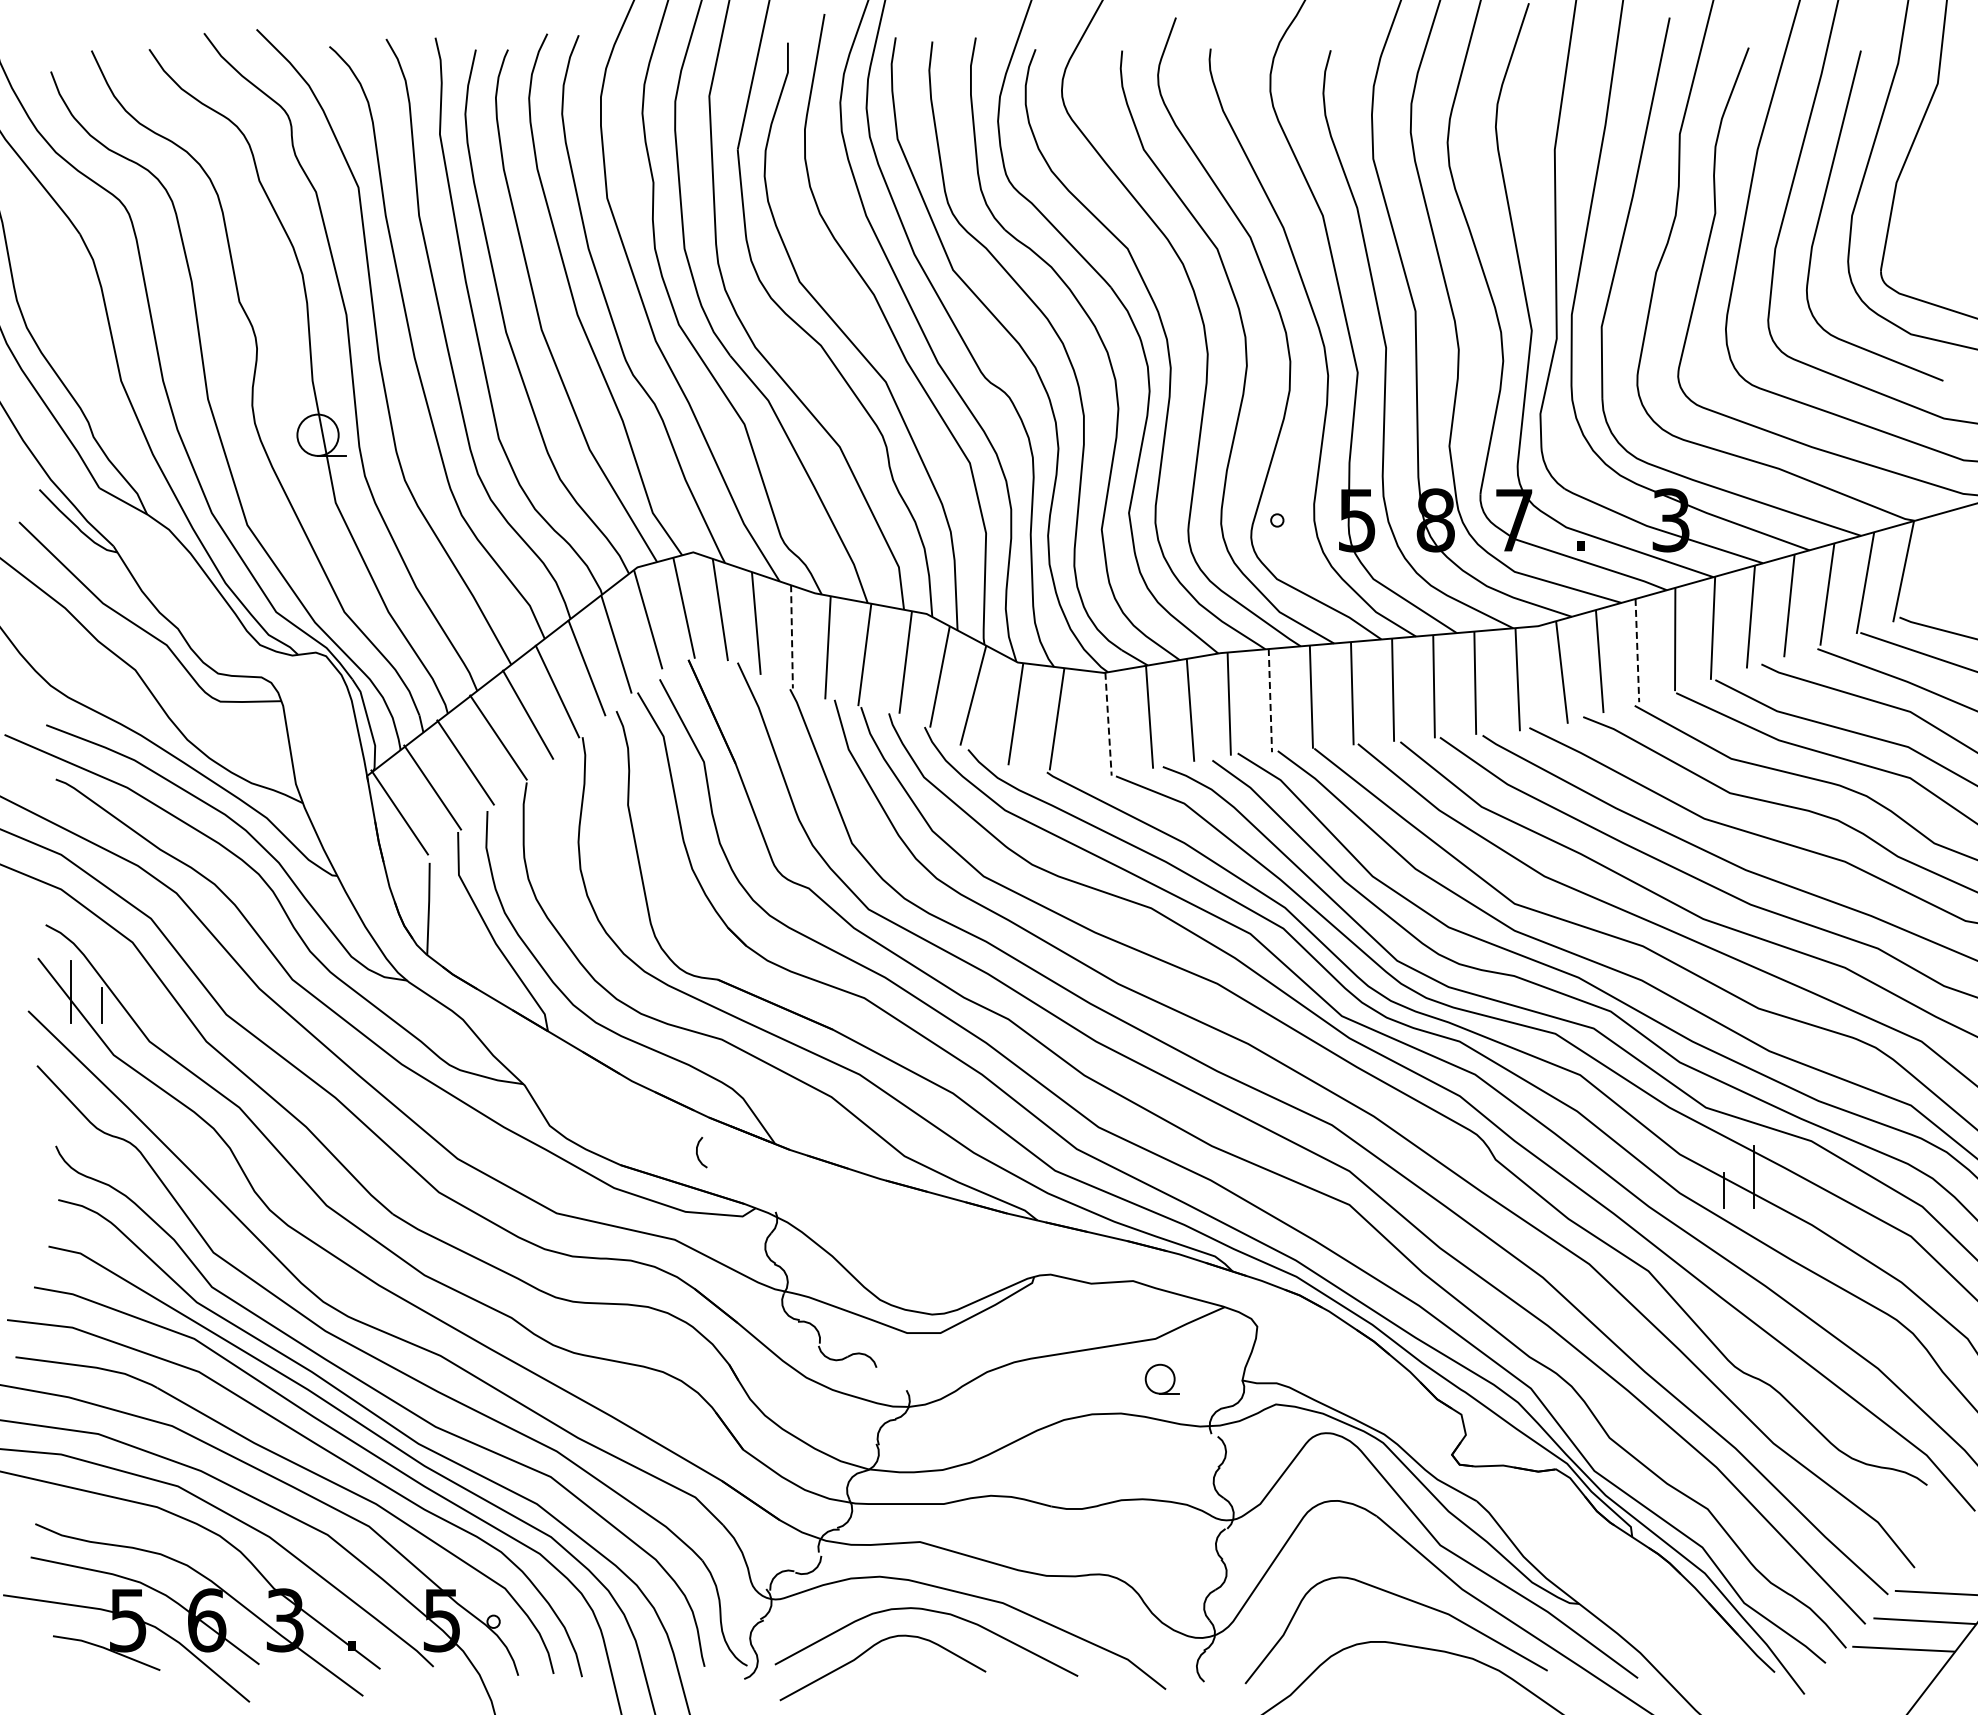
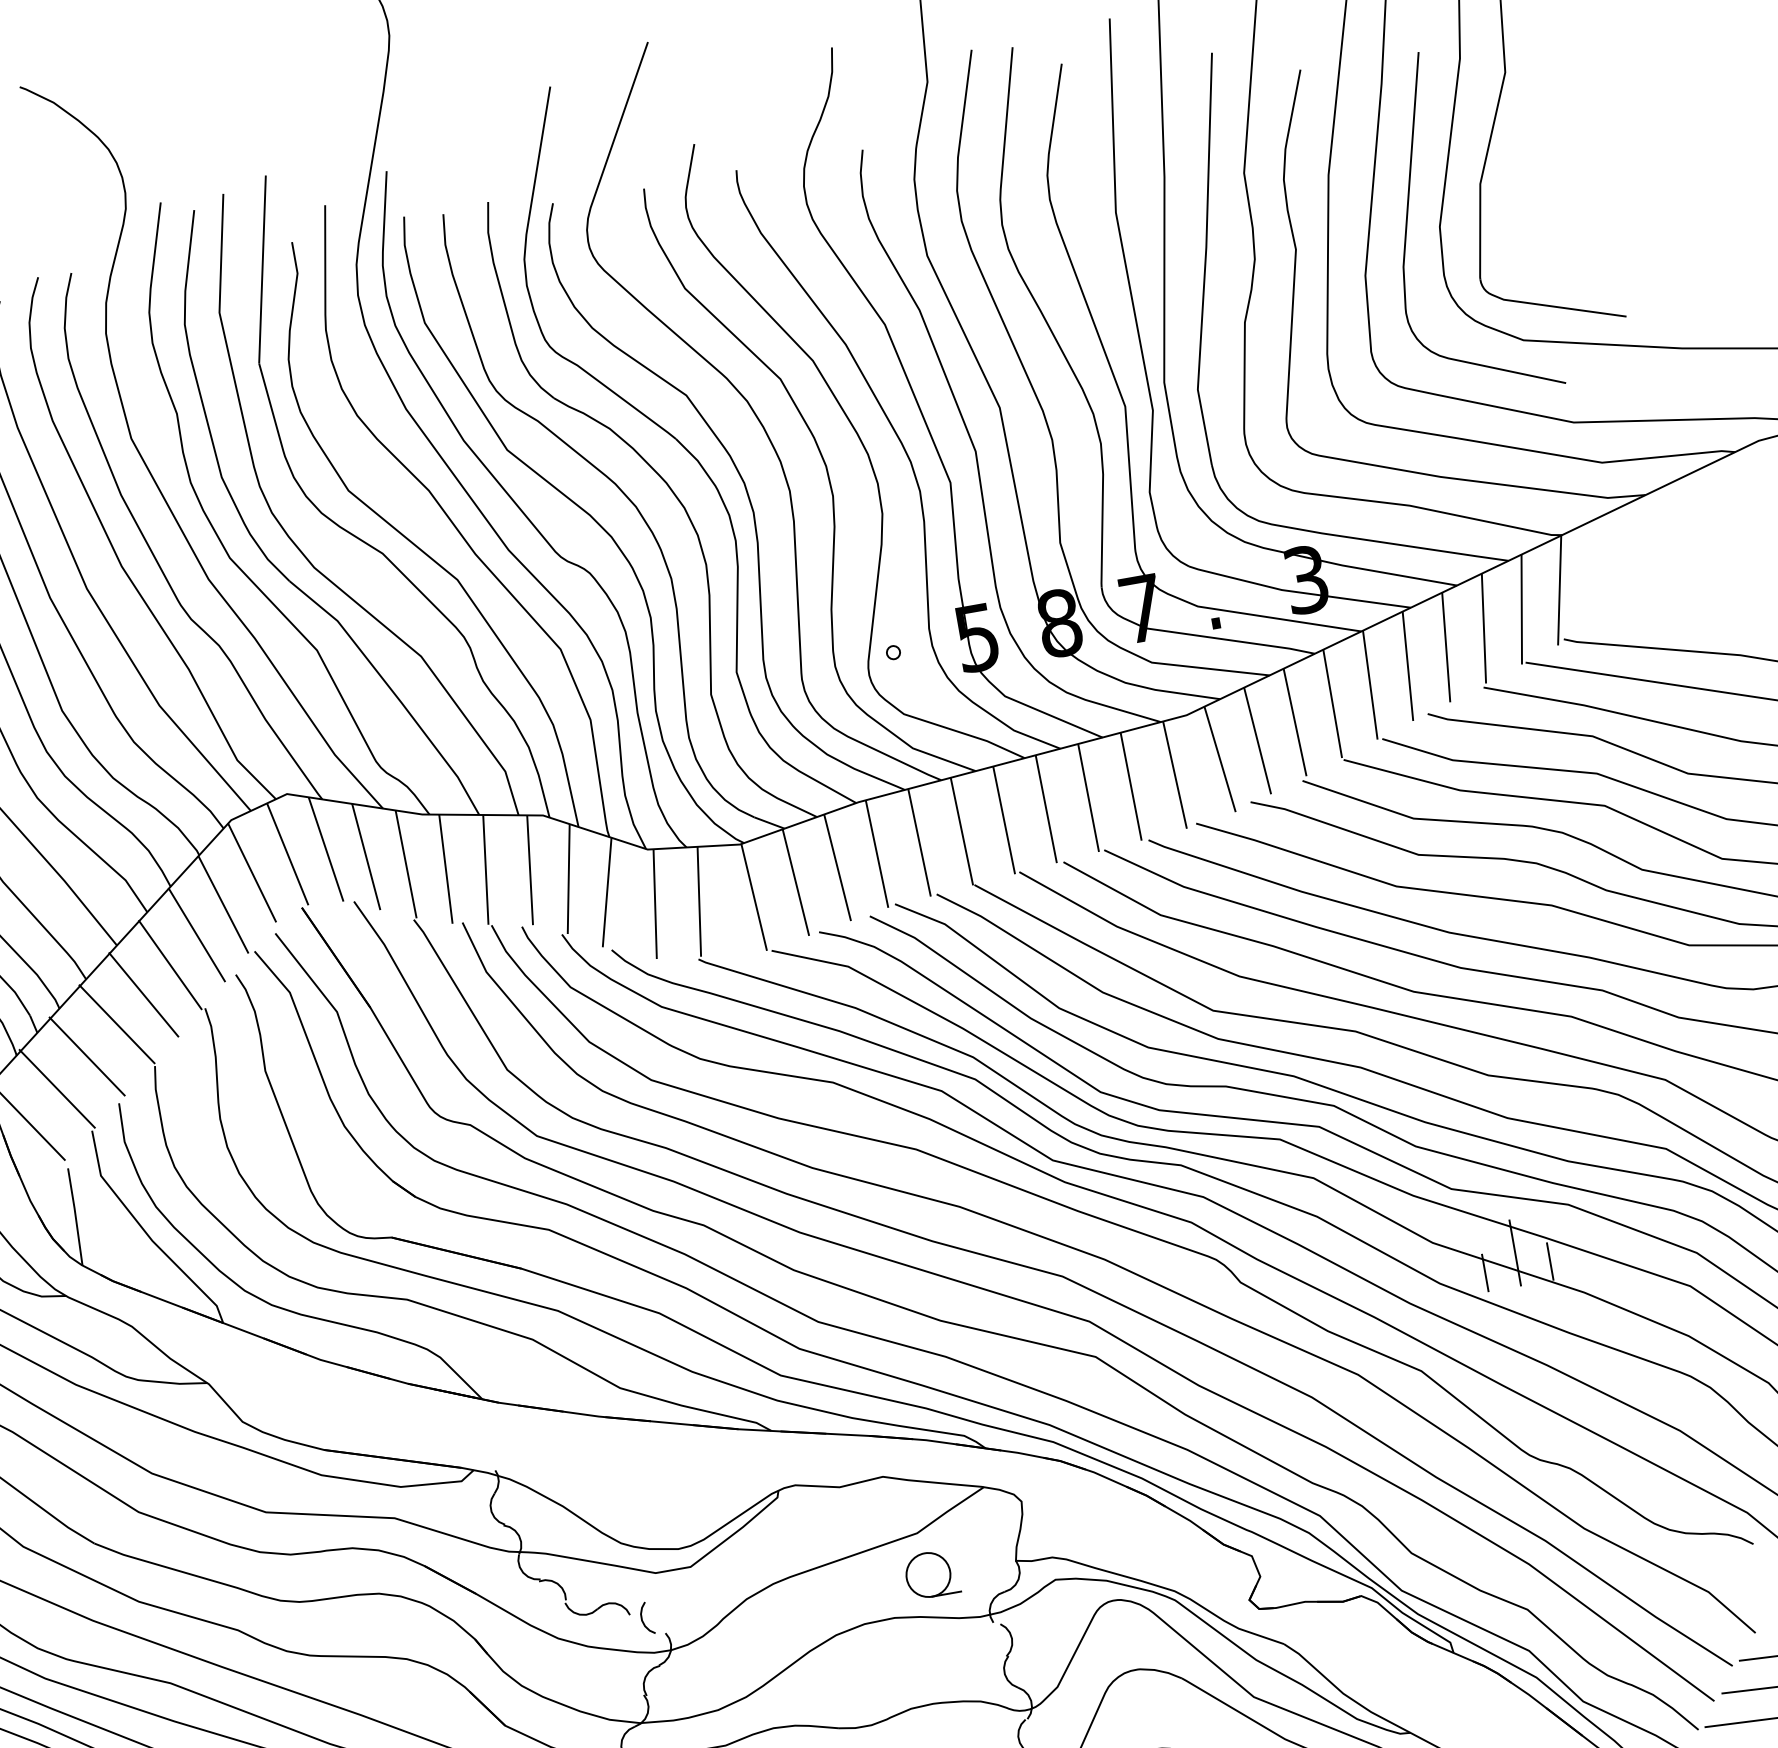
line: (791, 636) -> (405, 864), dashed -> solid
line: (1637, 650) -> (1295, 722), dashed -> solid
line: (1270, 700) -> (919, 842), dashed -> solid
line: (1108, 724) -> (754, 897), dashed -> solid
curve: (698, 1154) -> (643, 1621), moved
line: (1785, 1190) -> (1550, 1261), added
part: (1162, 1378) -> (931, 1573), size x1.43

